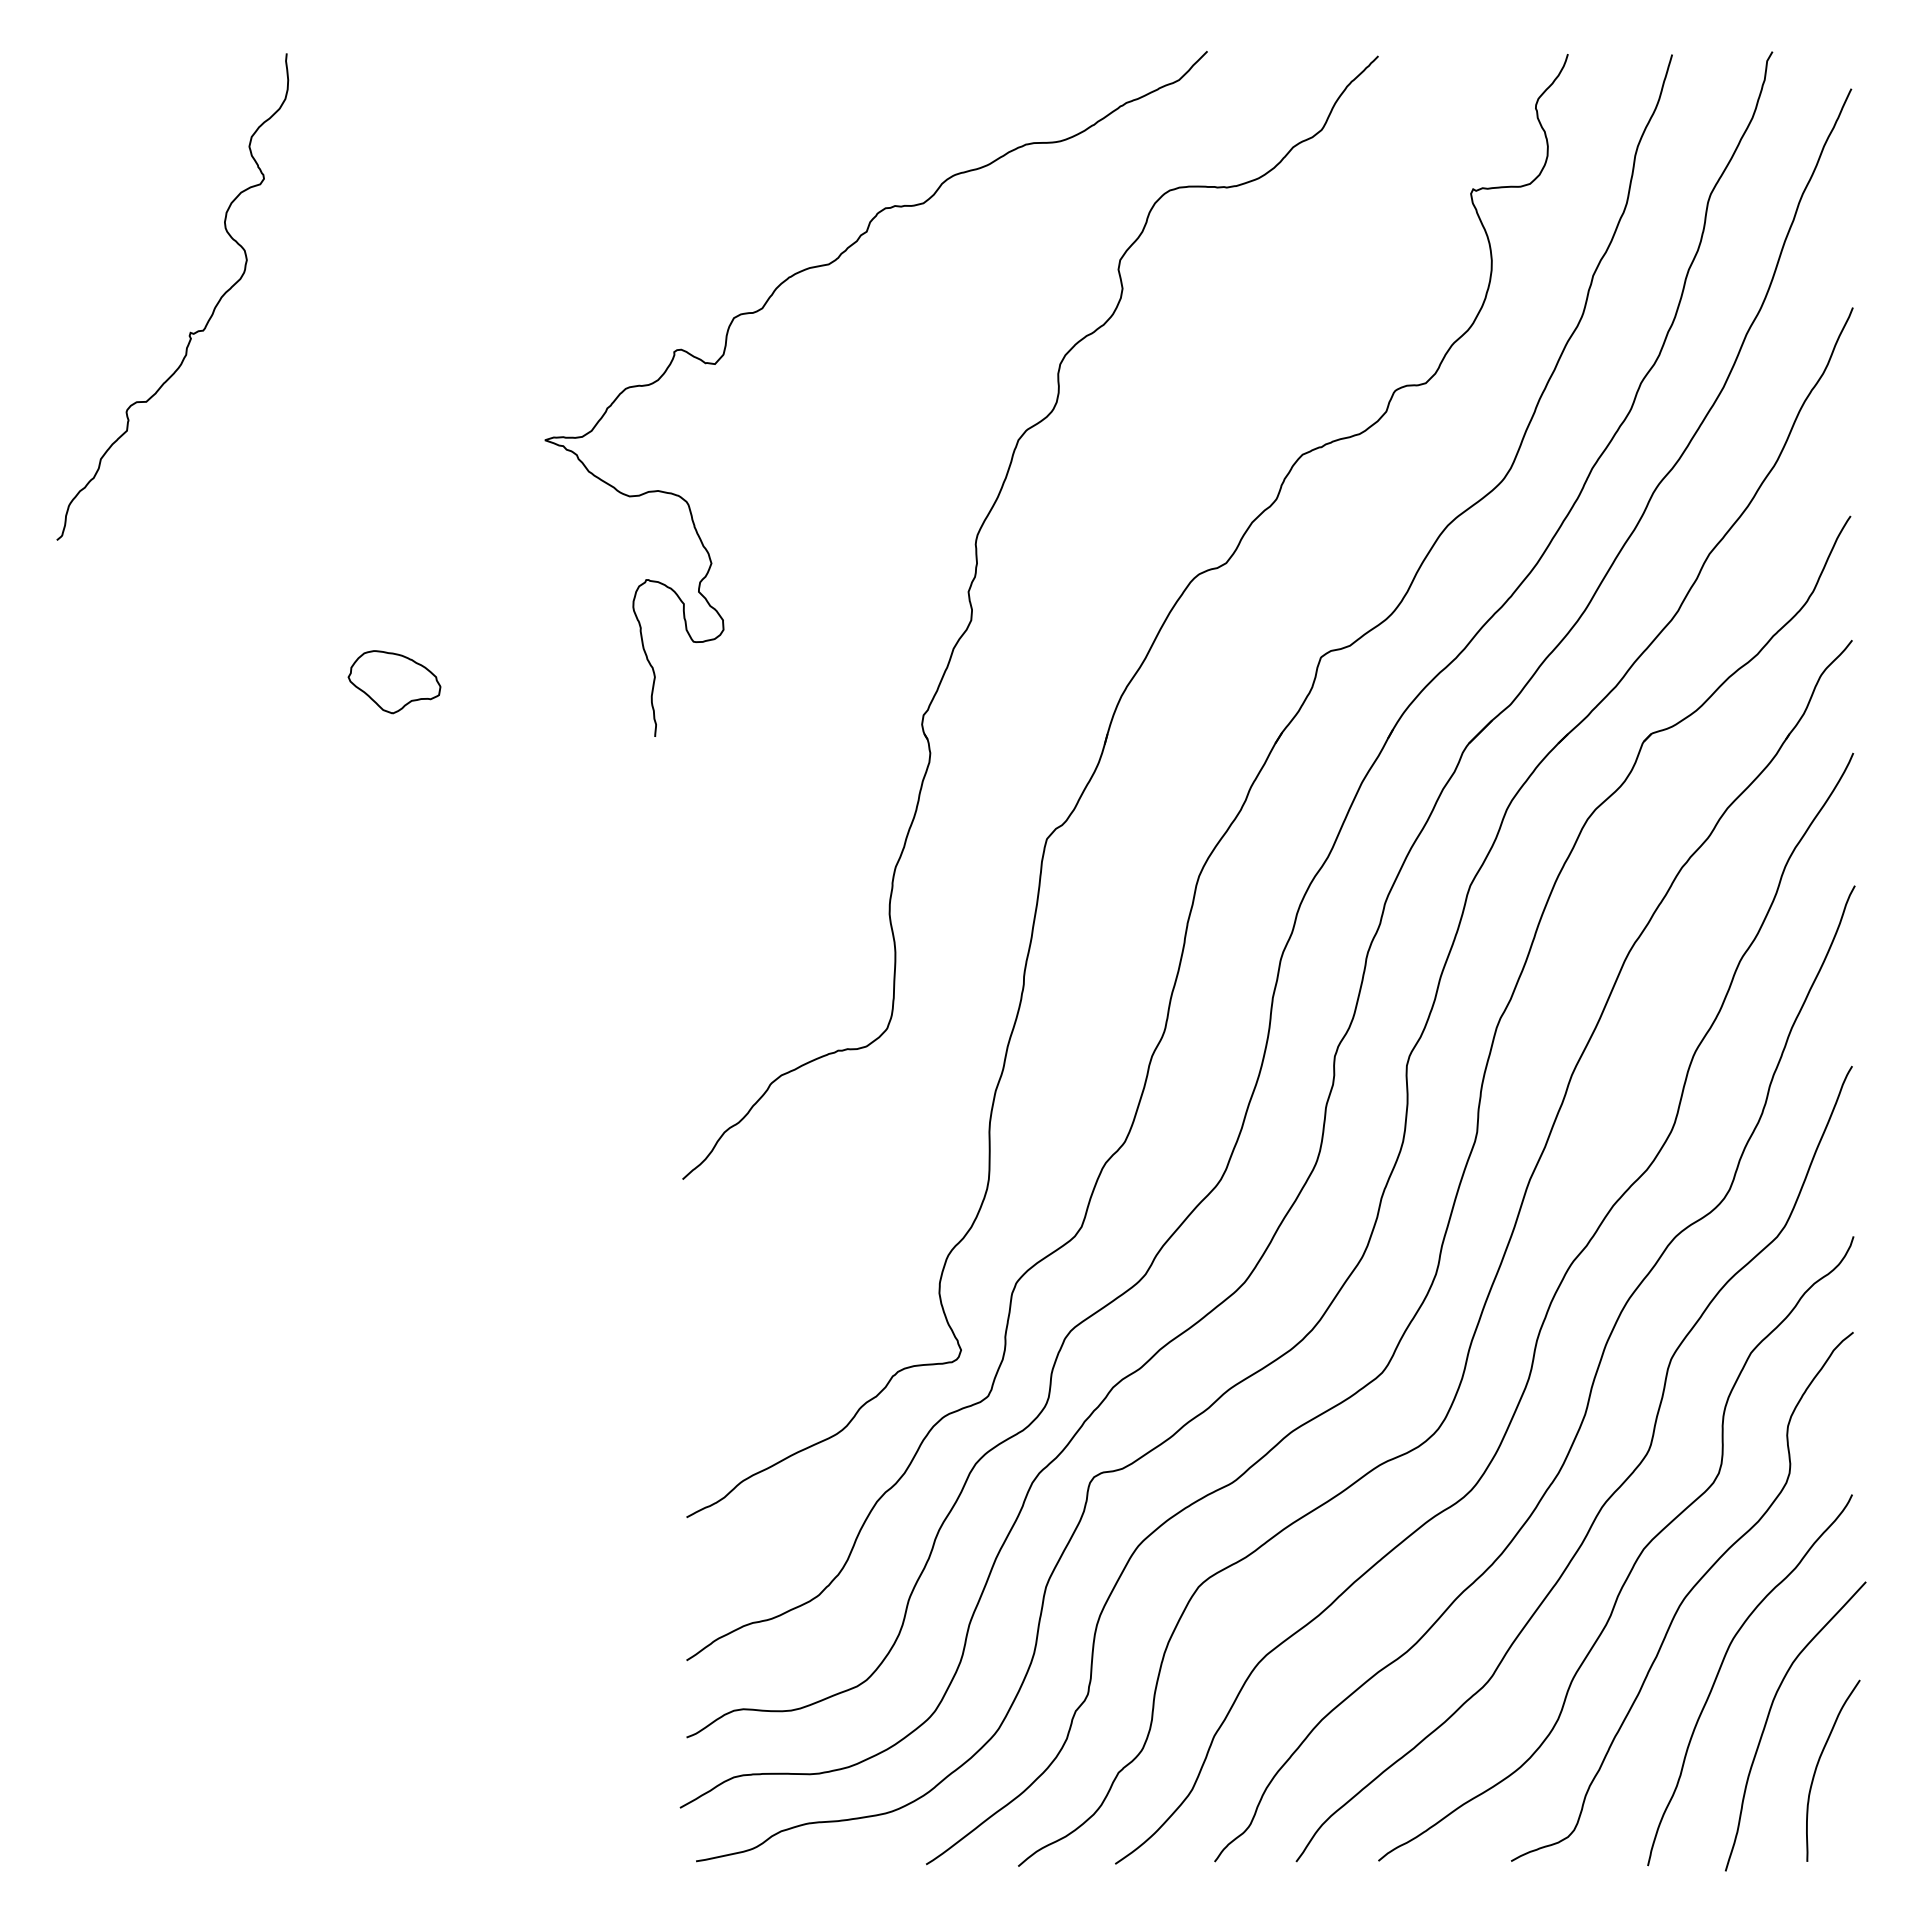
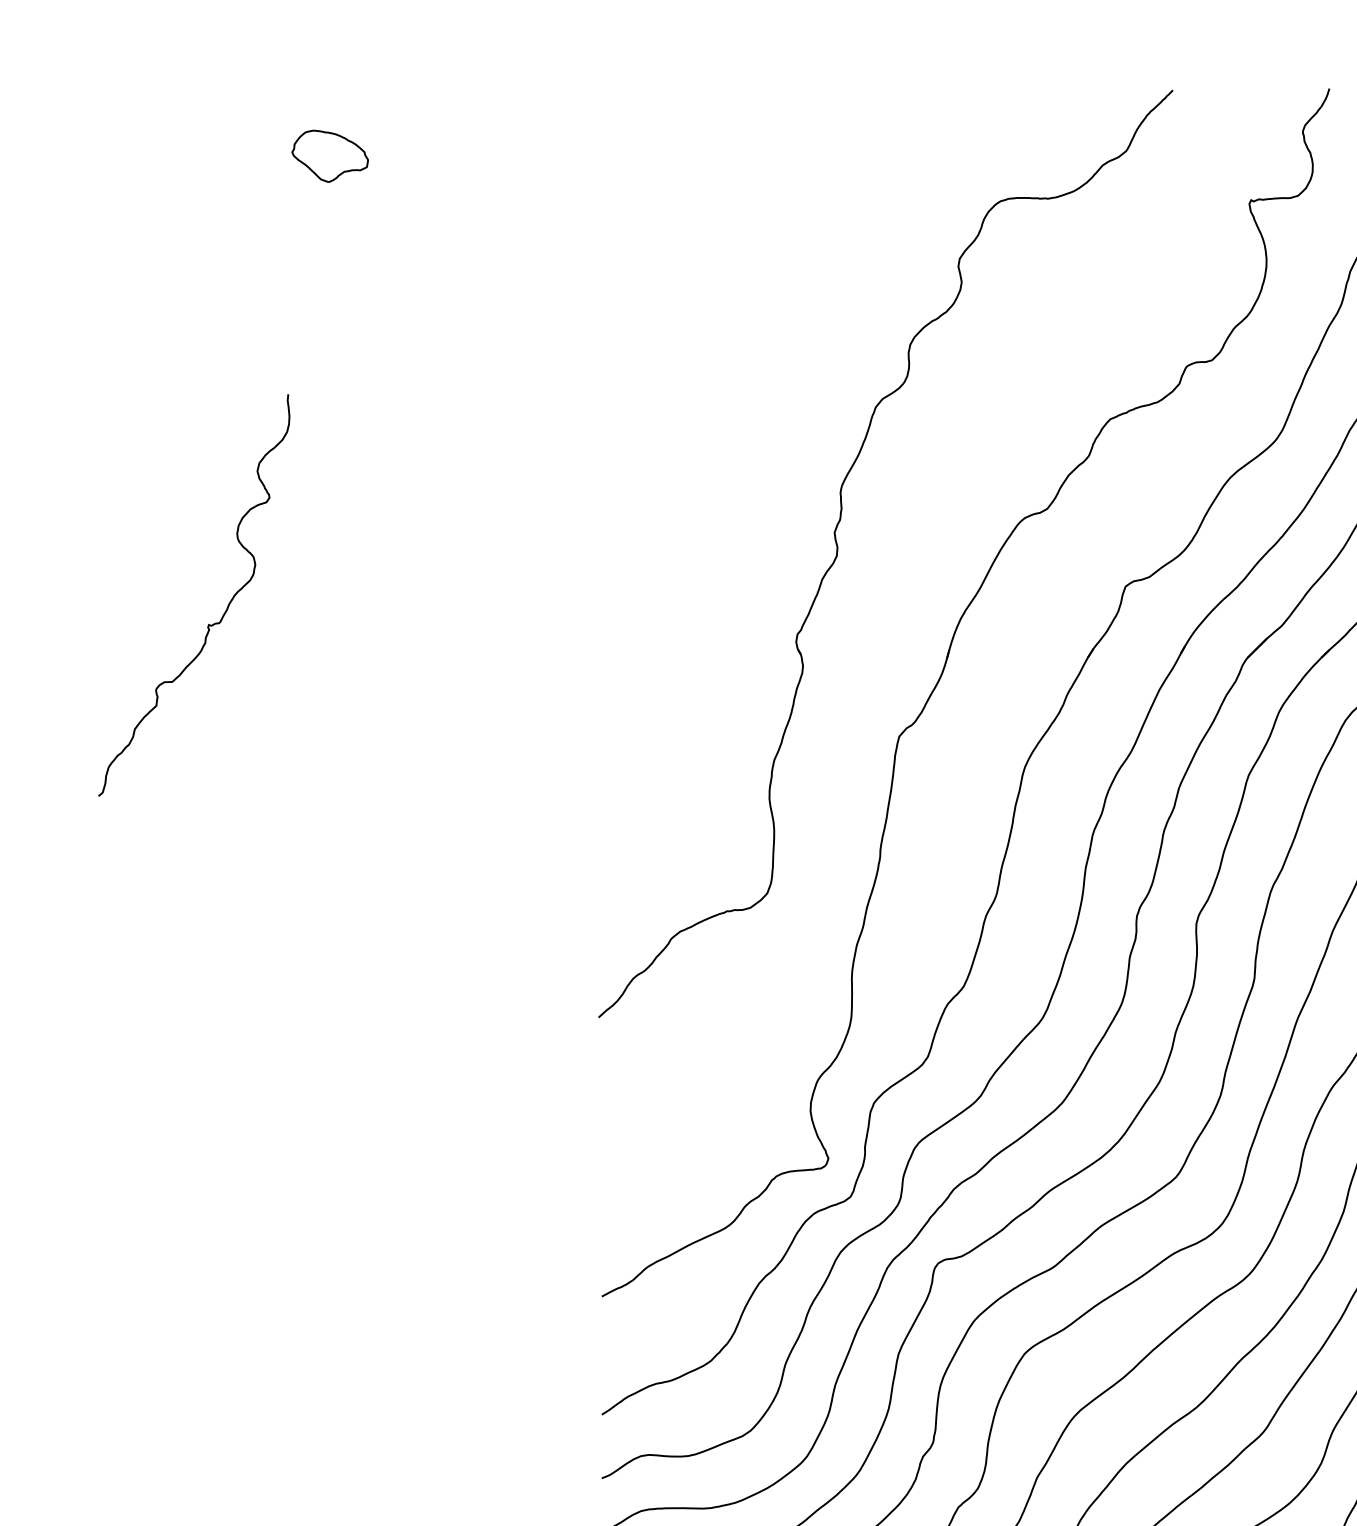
curve: (829, 265) -> (719, 263), removed
curve: (190, 331) -> (208, 623), moved
part: (394, 682) -> (330, 156), moved

